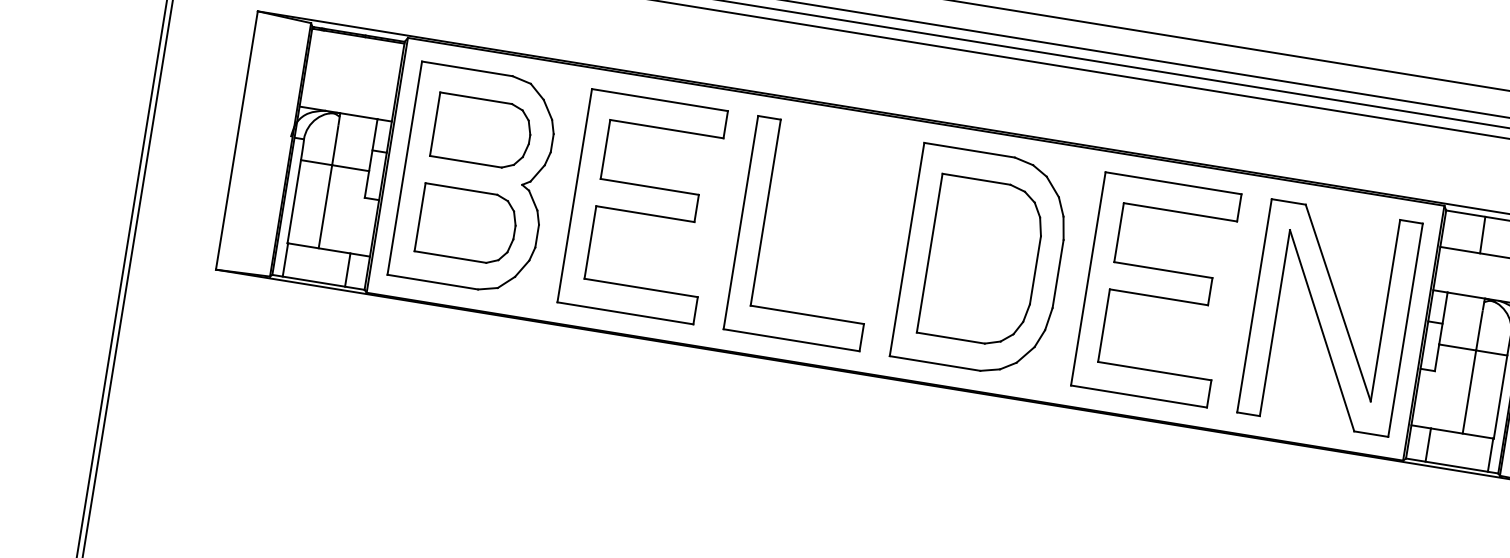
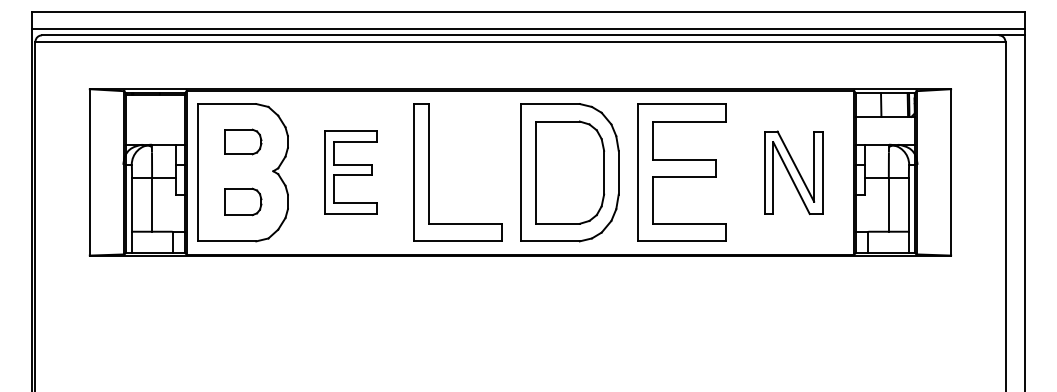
part: (483, 131) -> (243, 141), size x0.6
part: (641, 206) -> (350, 172), size x0.6
part: (468, 224) -> (243, 201), size x0.6
part: (1329, 317) -> (793, 172), size x0.6

